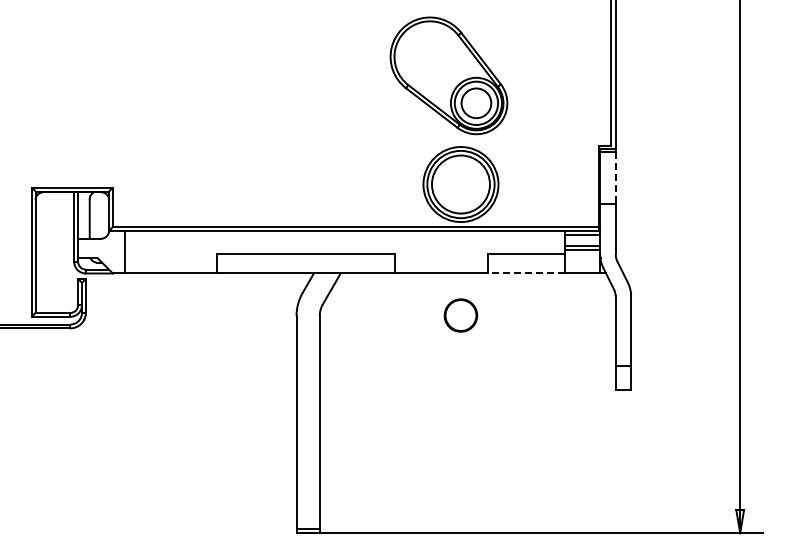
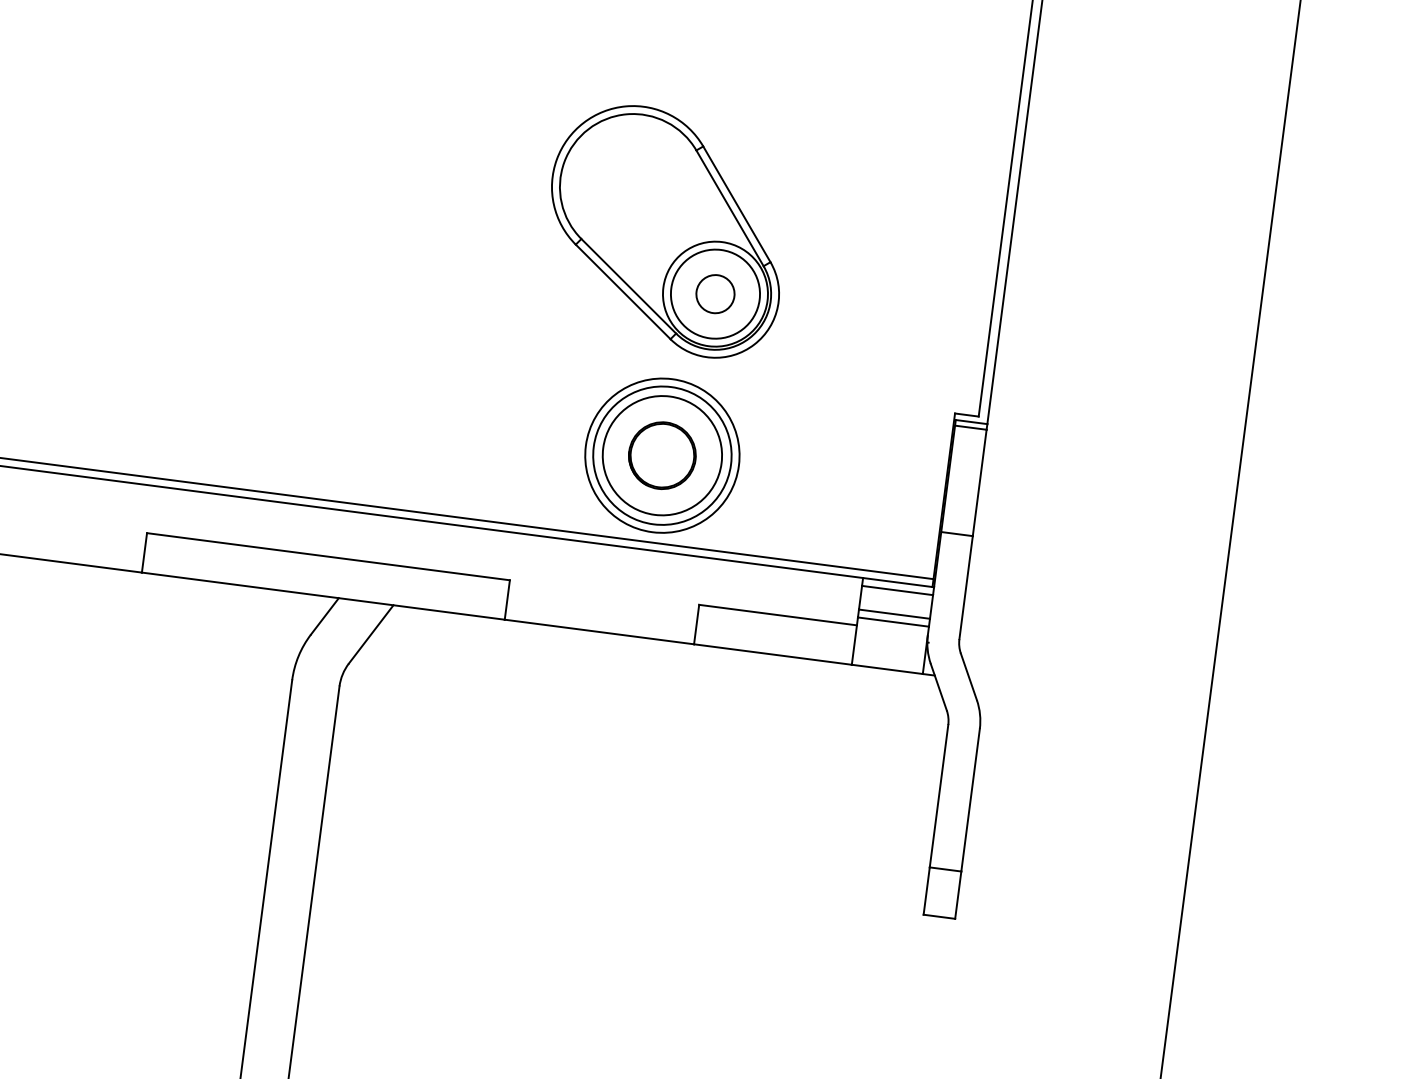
circle: (476, 103) -> (715, 294), size x0.62
line: (615, 178) -> (979, 484), dashed -> solid
line: (526, 273) -> (772, 654), dashed -> solid
part: (460, 315) -> (661, 455), moved

